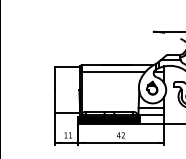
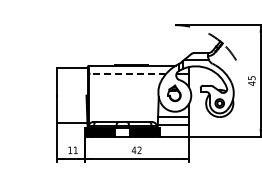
line: (113, 71) -> (127, 73), solid -> dashed
fill: (109, 119) -> (122, 131), removed

